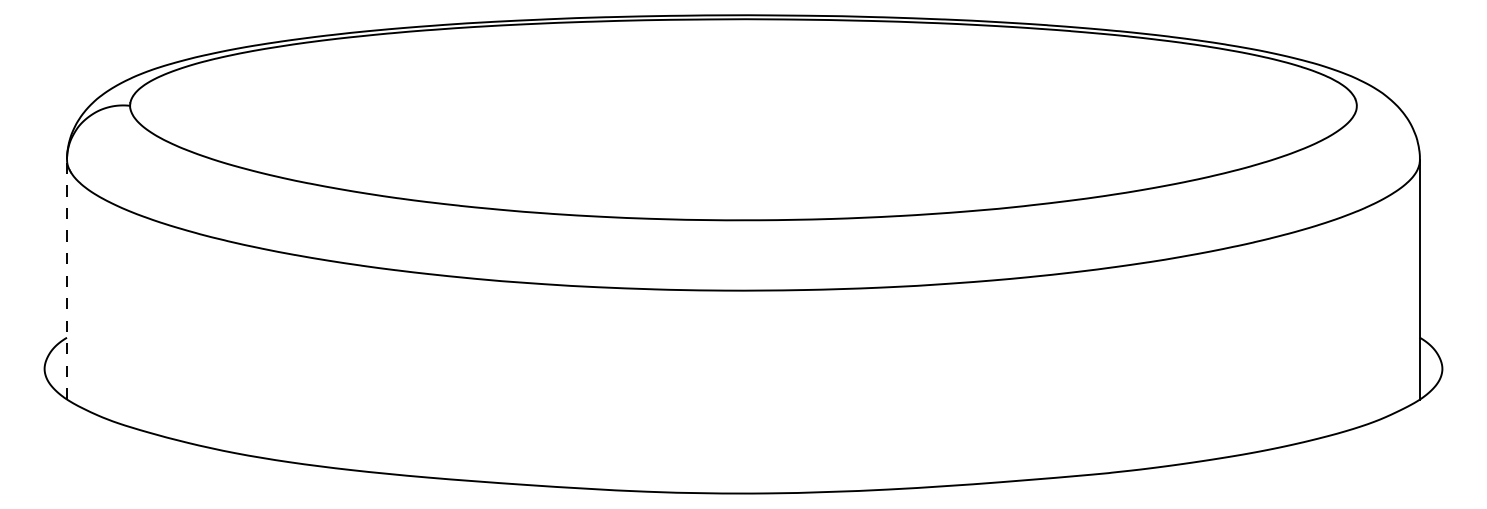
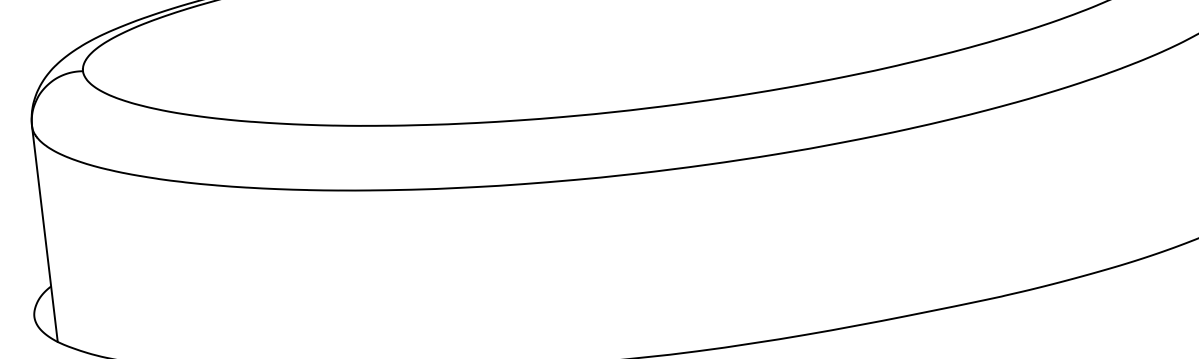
line: (66, 279) -> (44, 234), dashed -> solid

